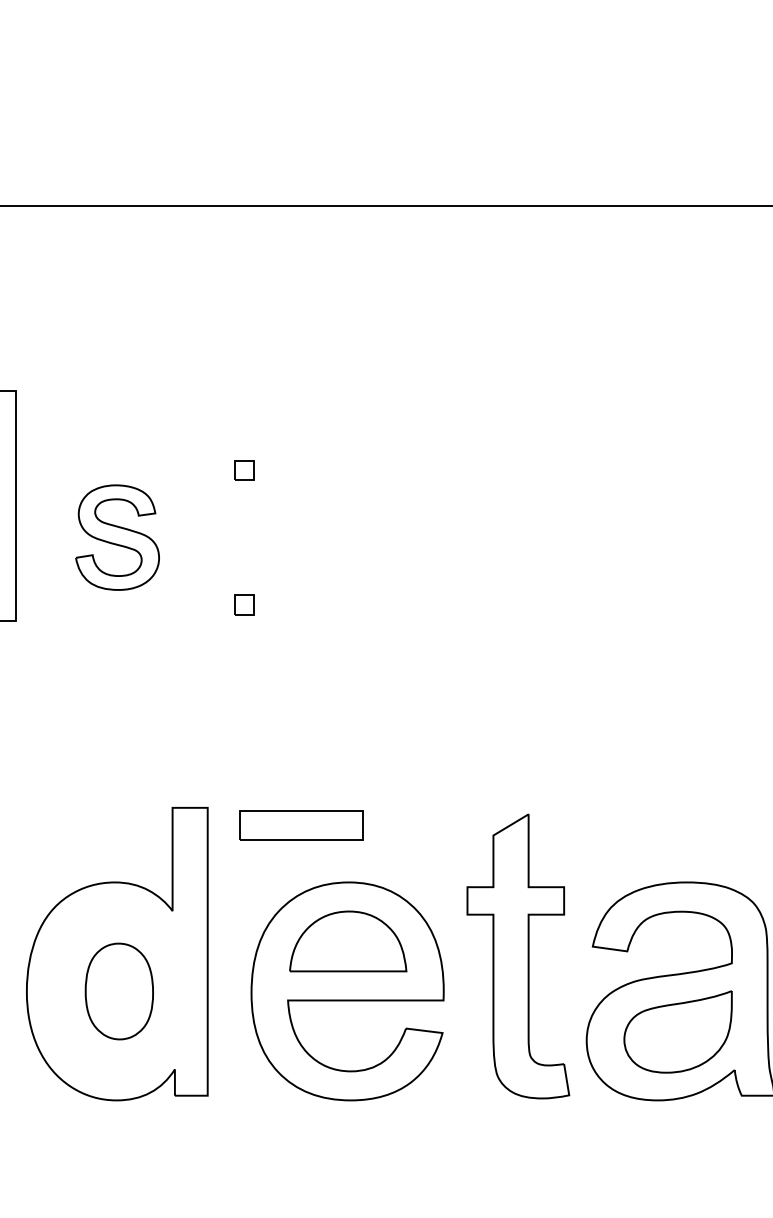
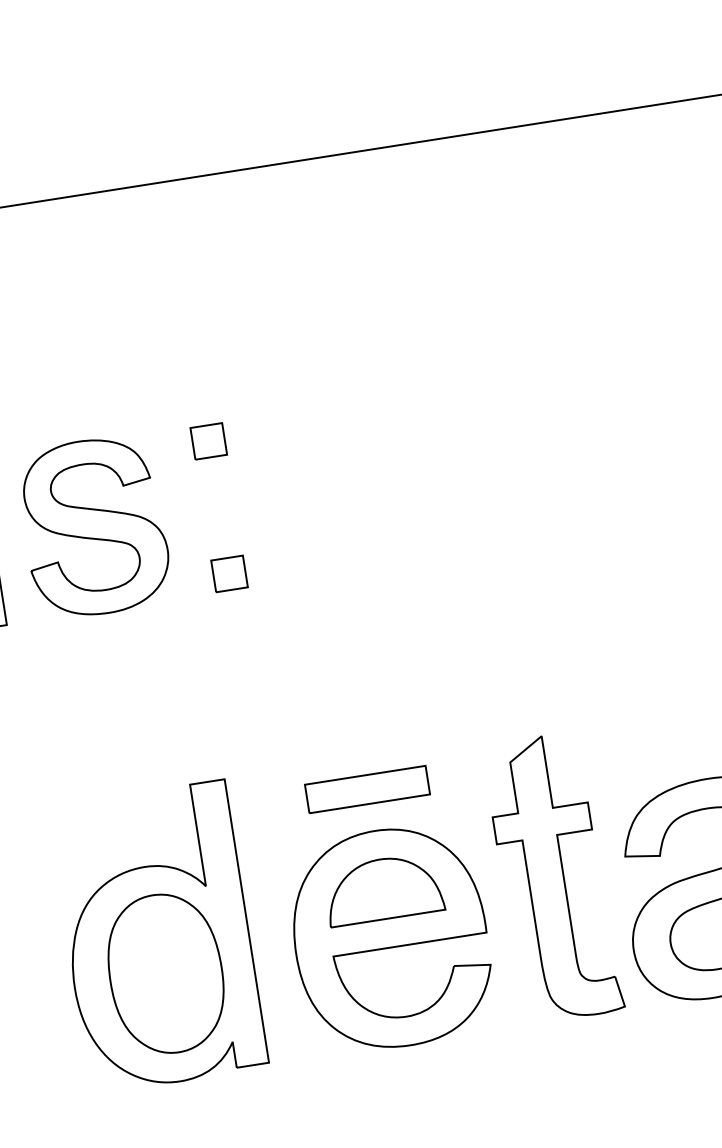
part: (244, 470) -> (208, 441), size x1.67
part: (117, 537) -> (94, 526), size x1.67
part: (244, 604) -> (229, 573), size x1.67
part: (301, 825) -> (367, 789), moved
part: (119, 991) -> (166, 973), size x1.67

